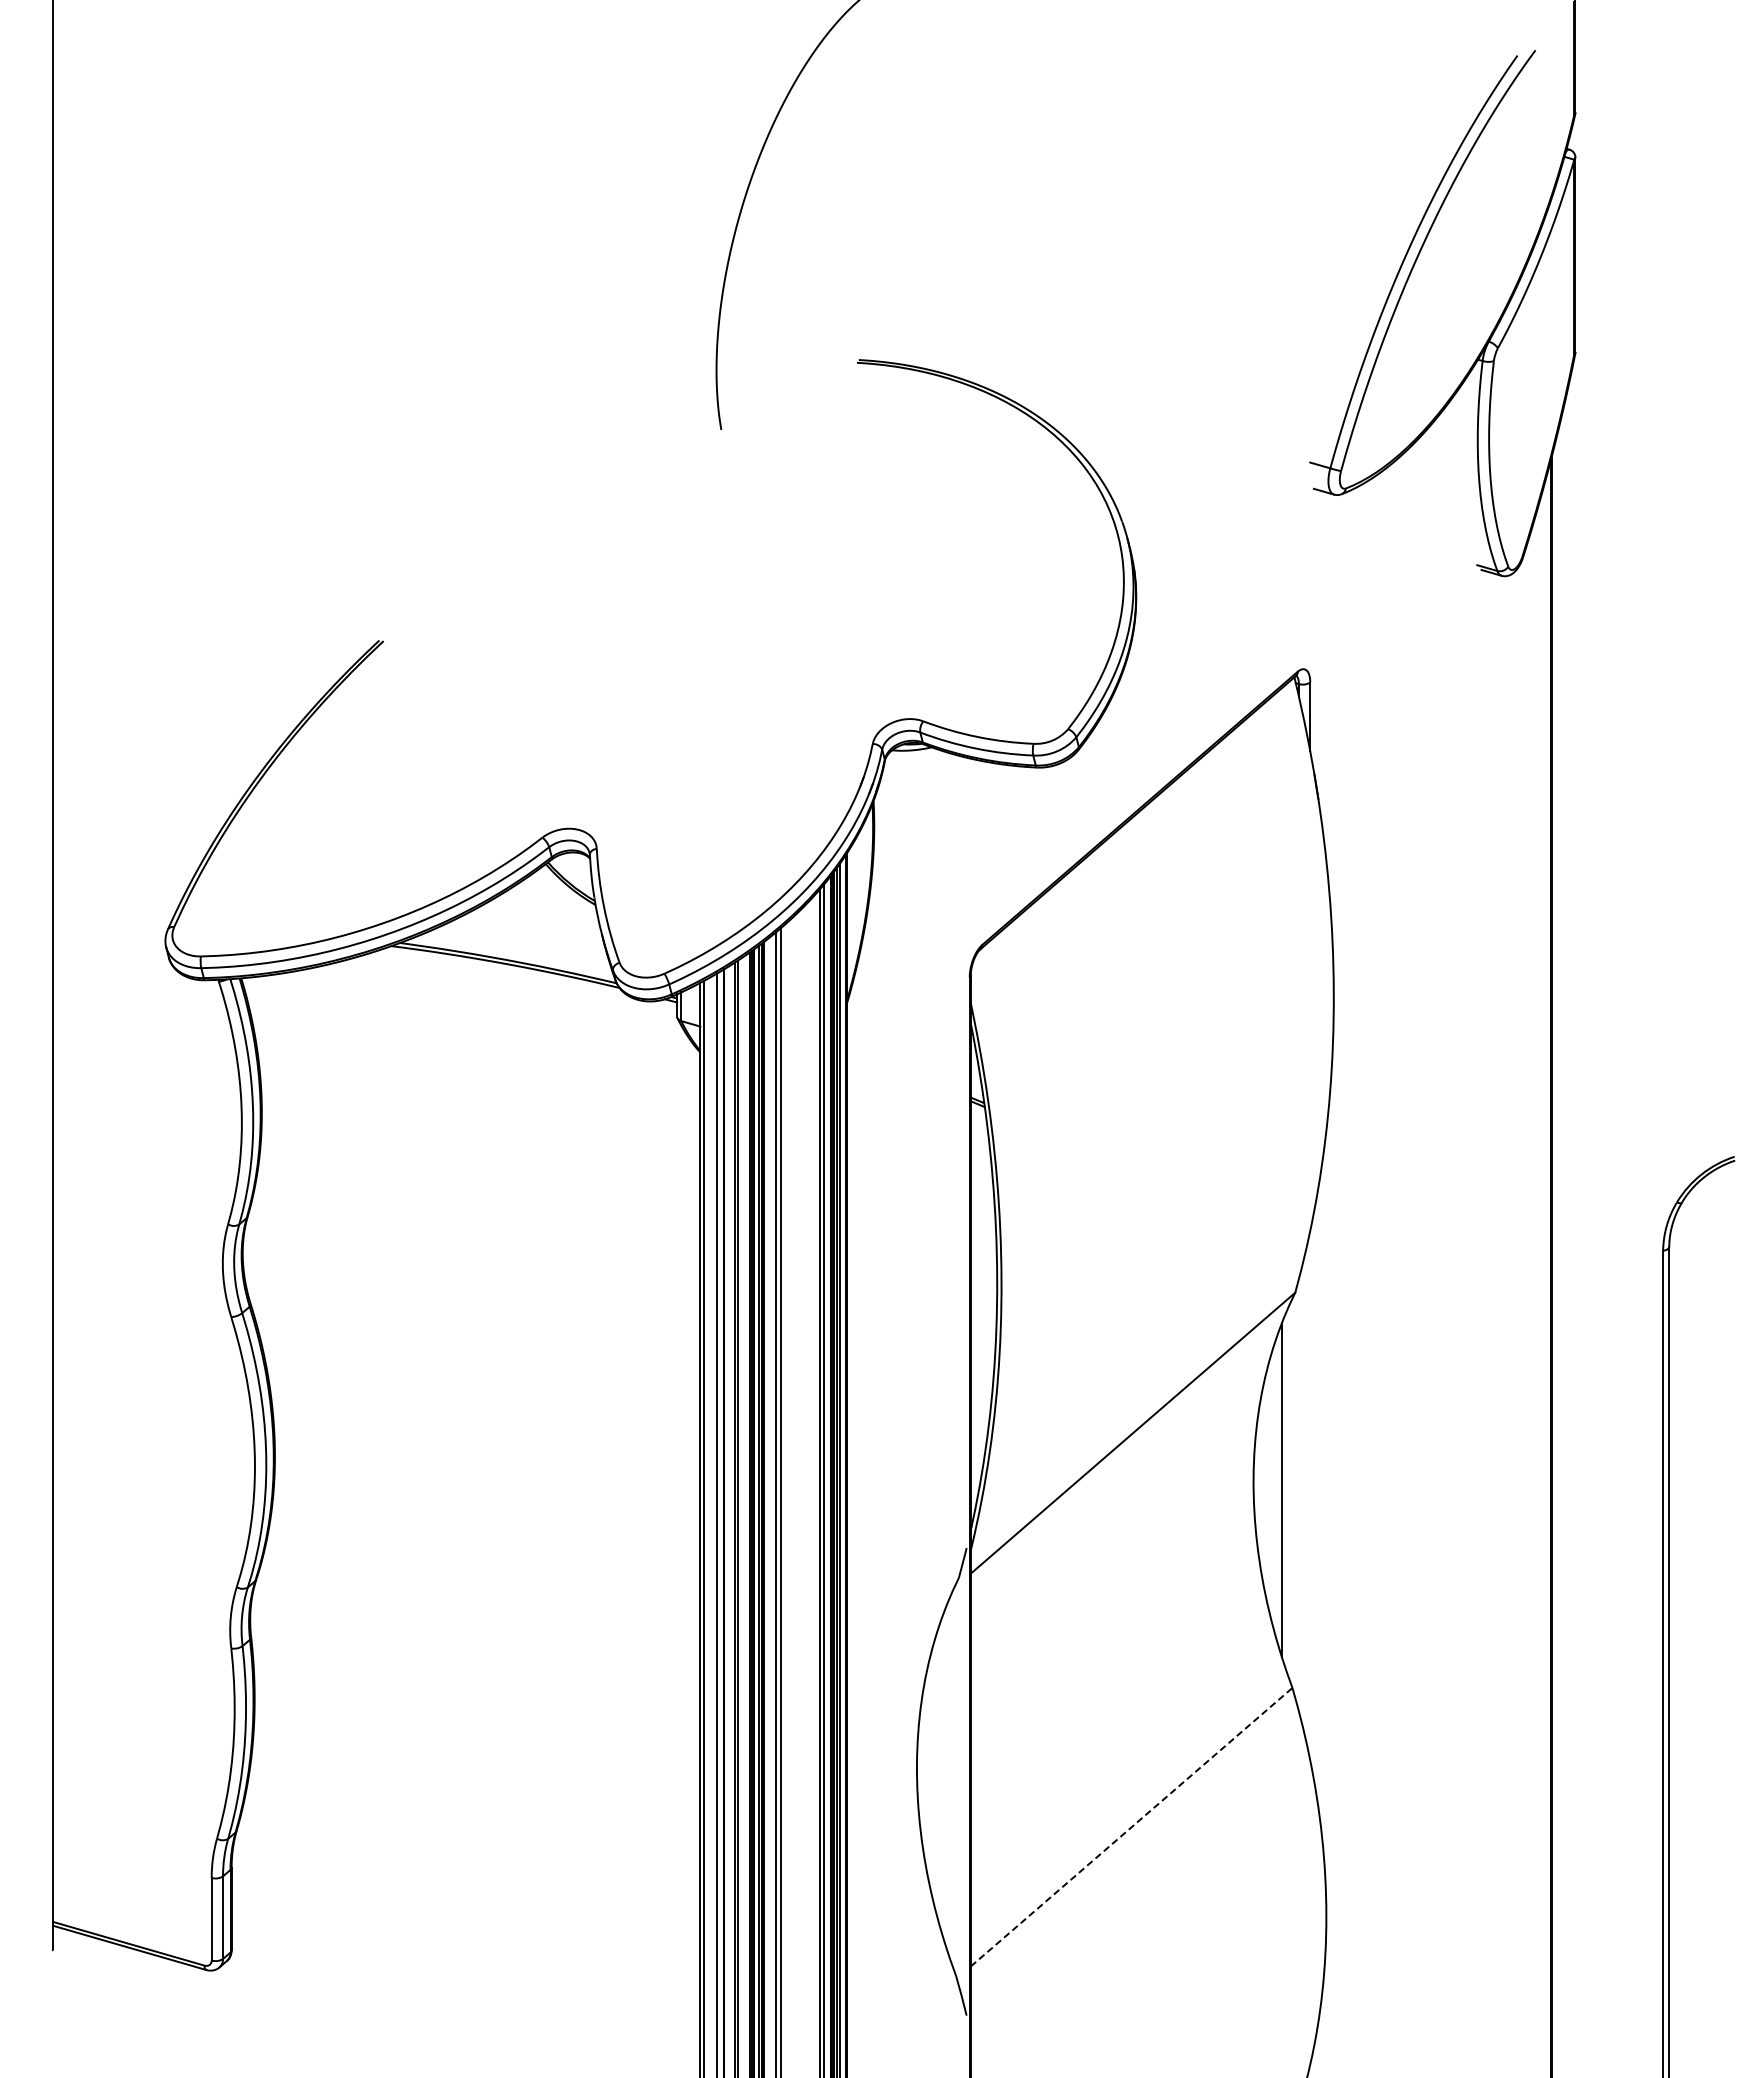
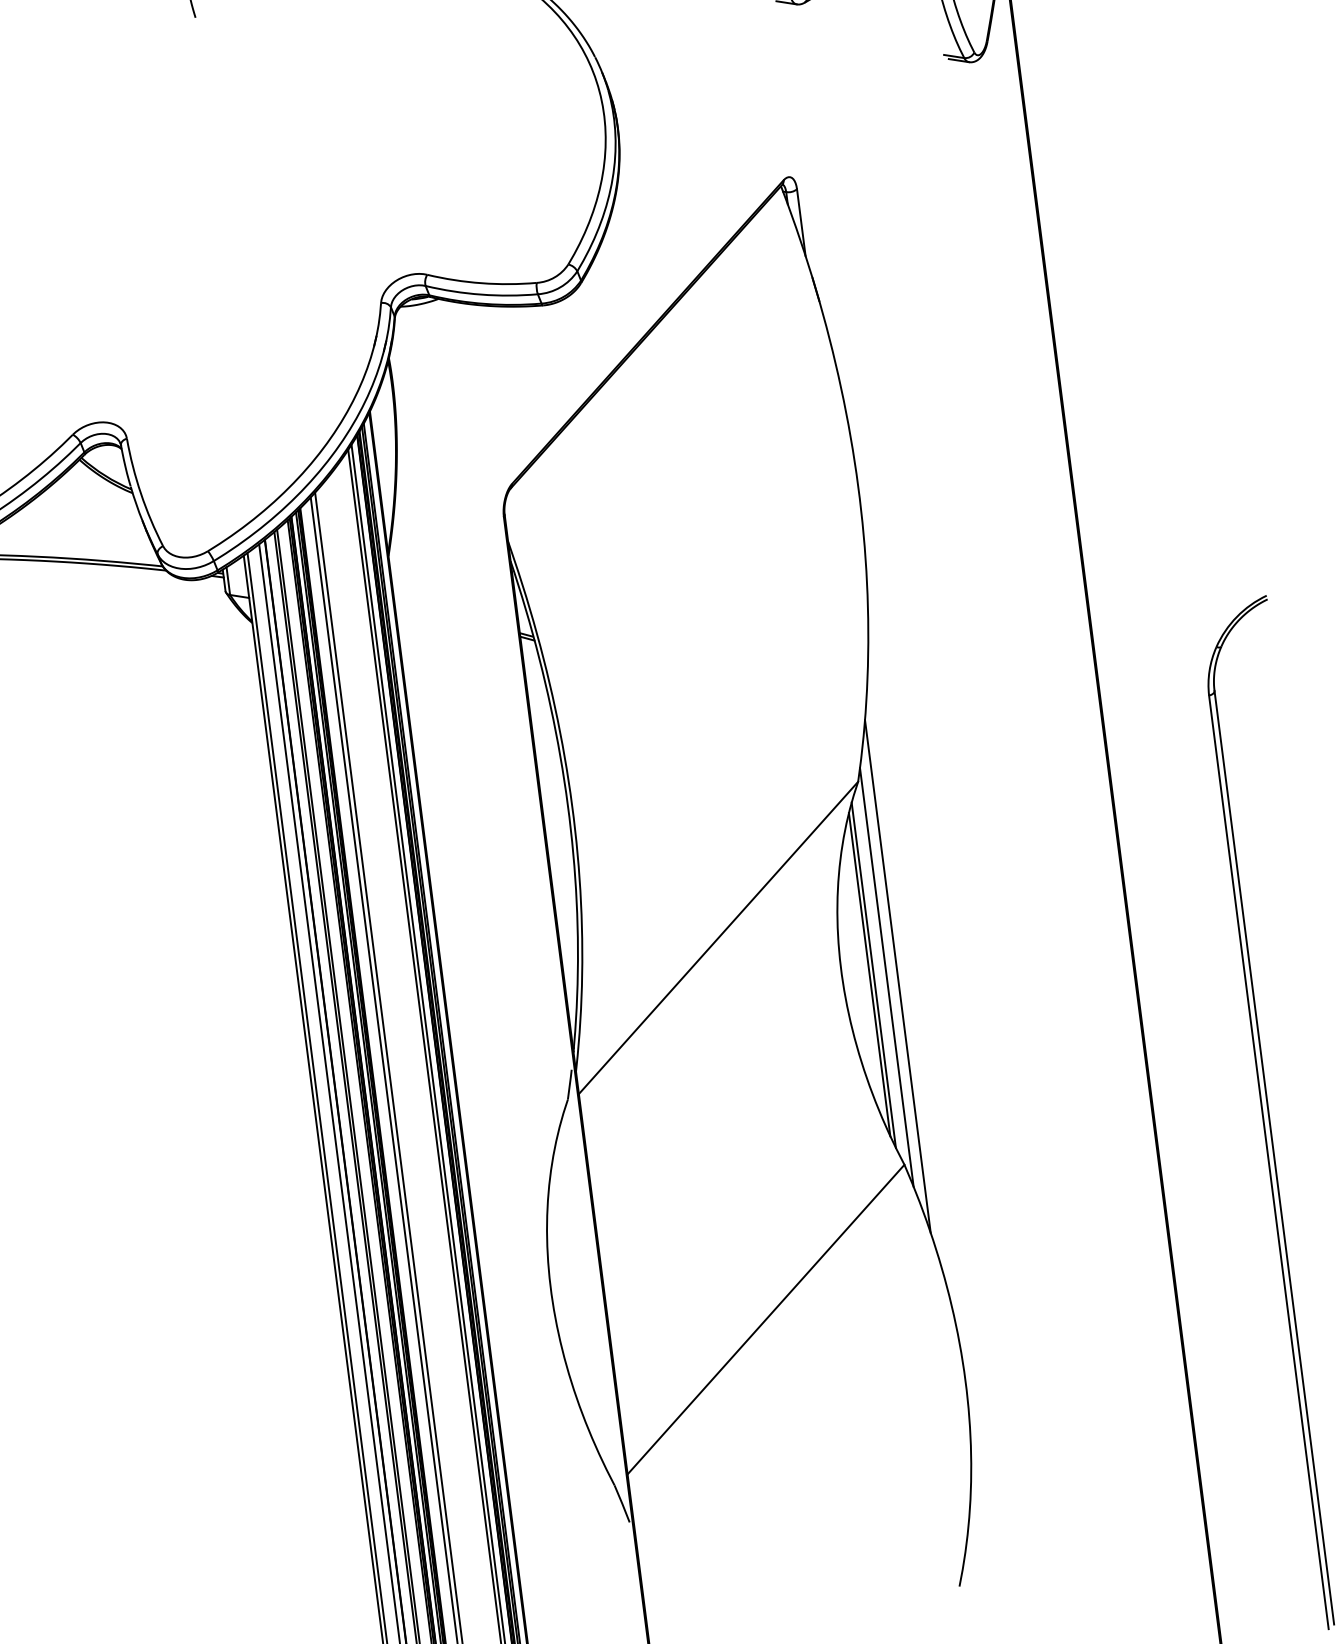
line: (1285, 1490) -> (873, 974), added
line: (1298, 1495) -> (886, 977), added
line: (1310, 1495) -> (898, 976), added
line: (1131, 1827) -> (765, 1319), dashed -> solid

